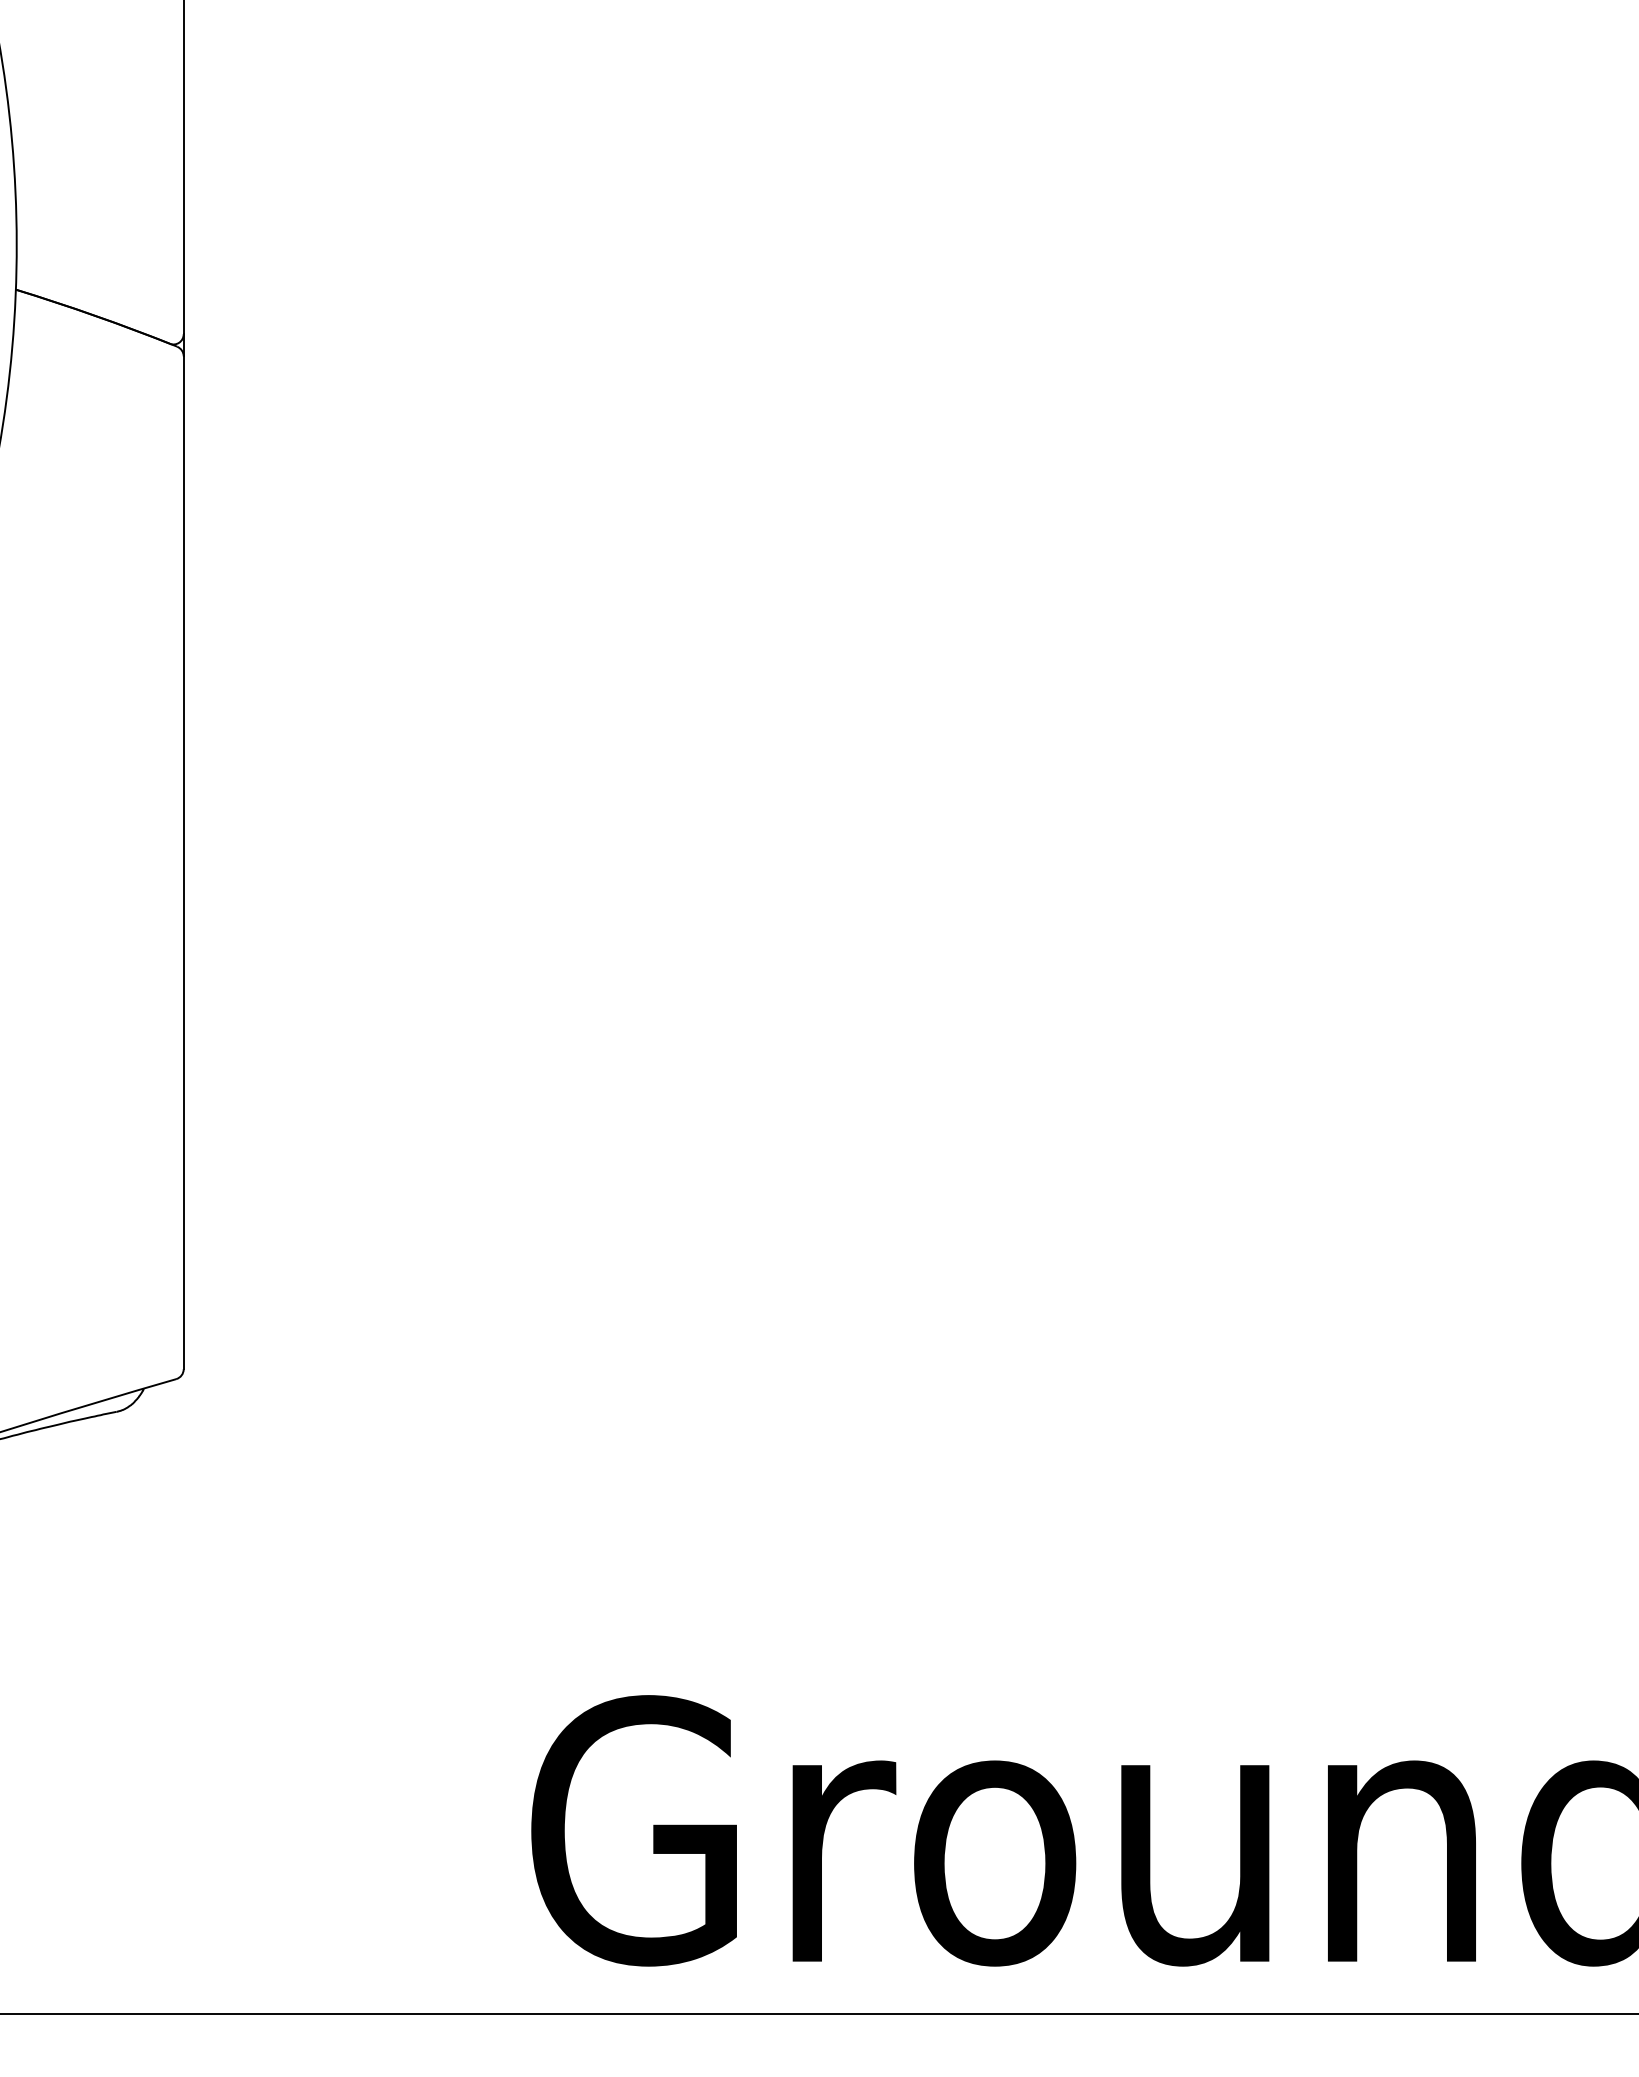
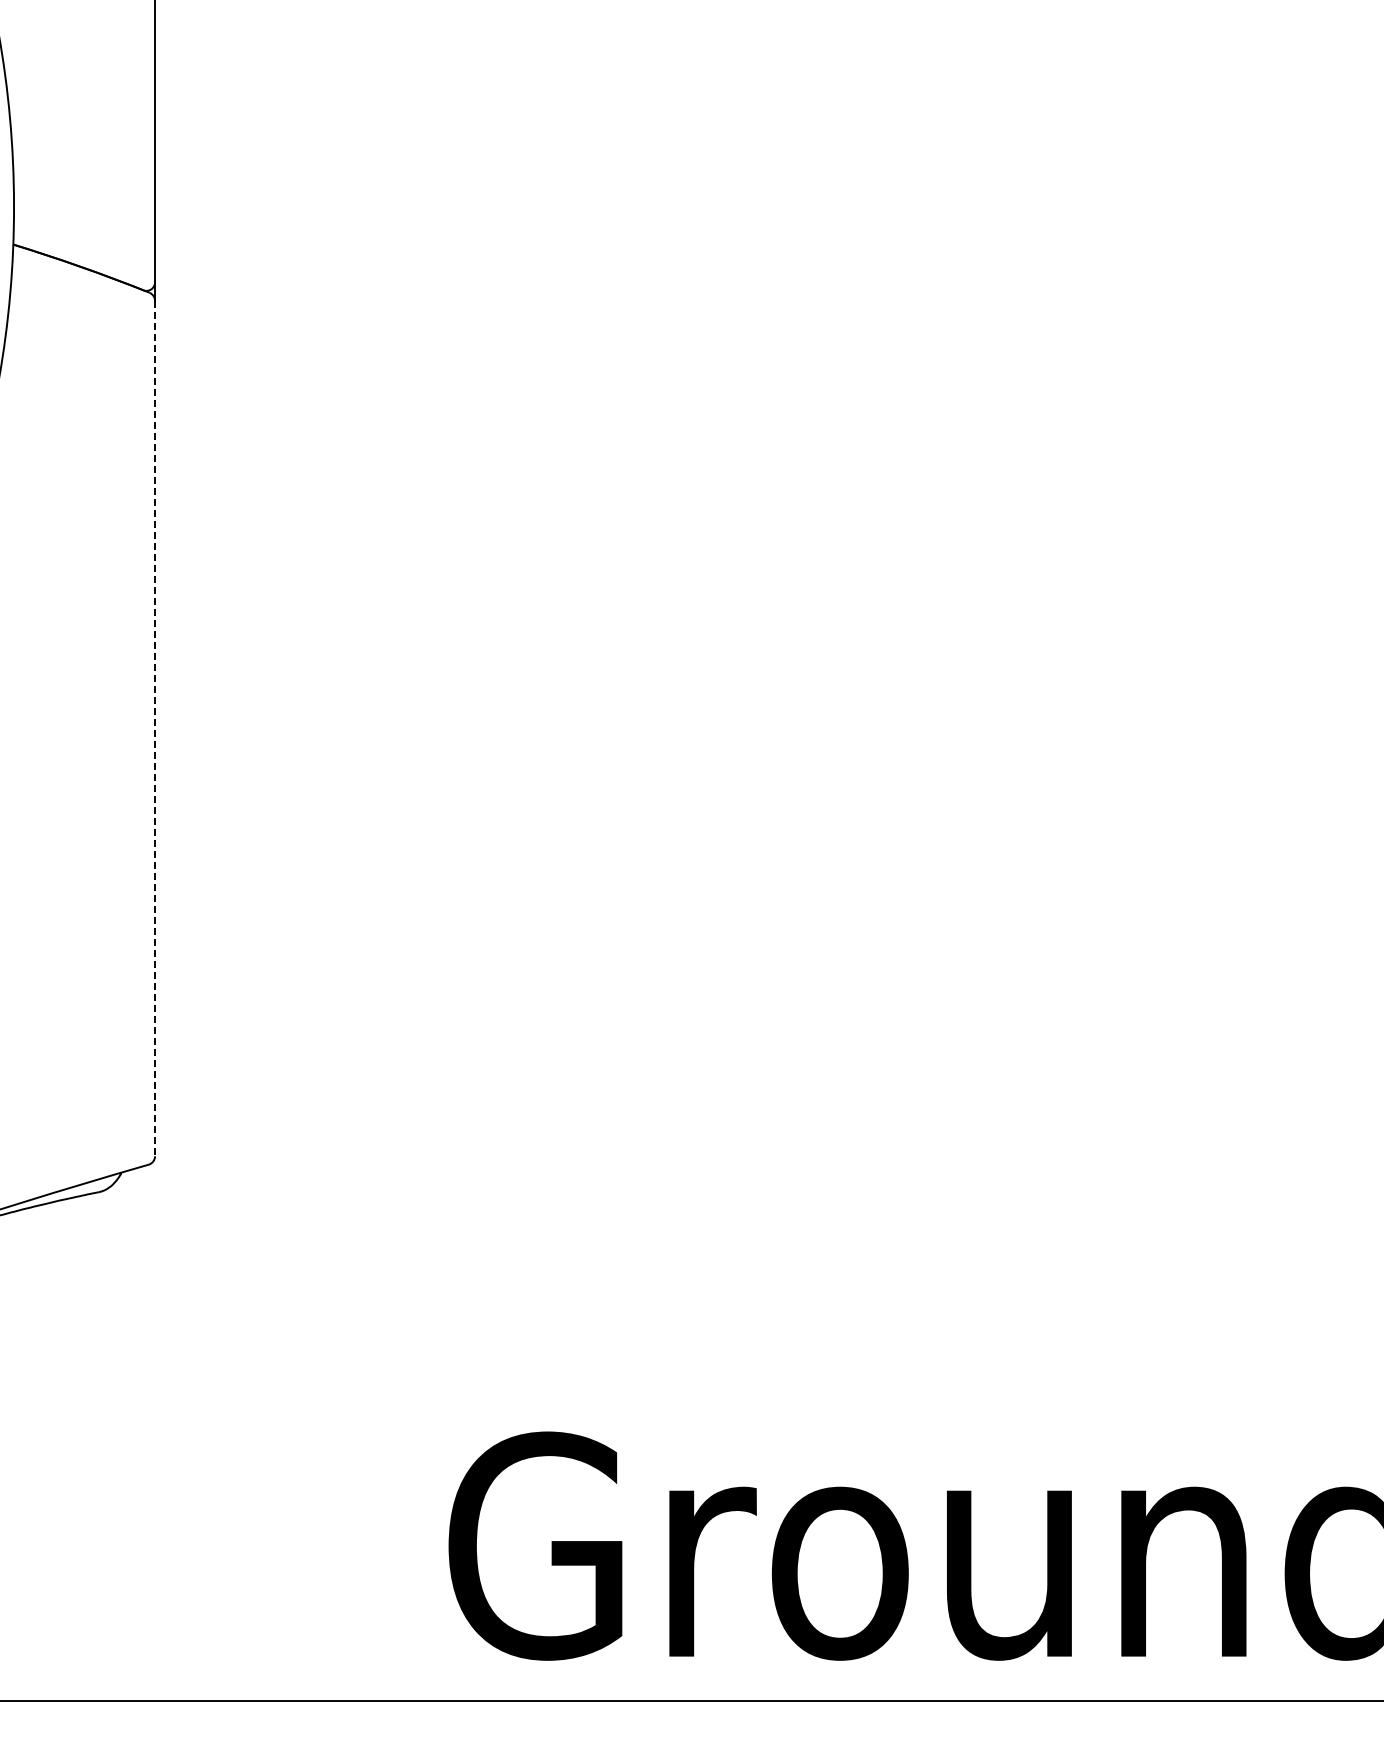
line: (184, 862) -> (155, 728), solid -> dashed

